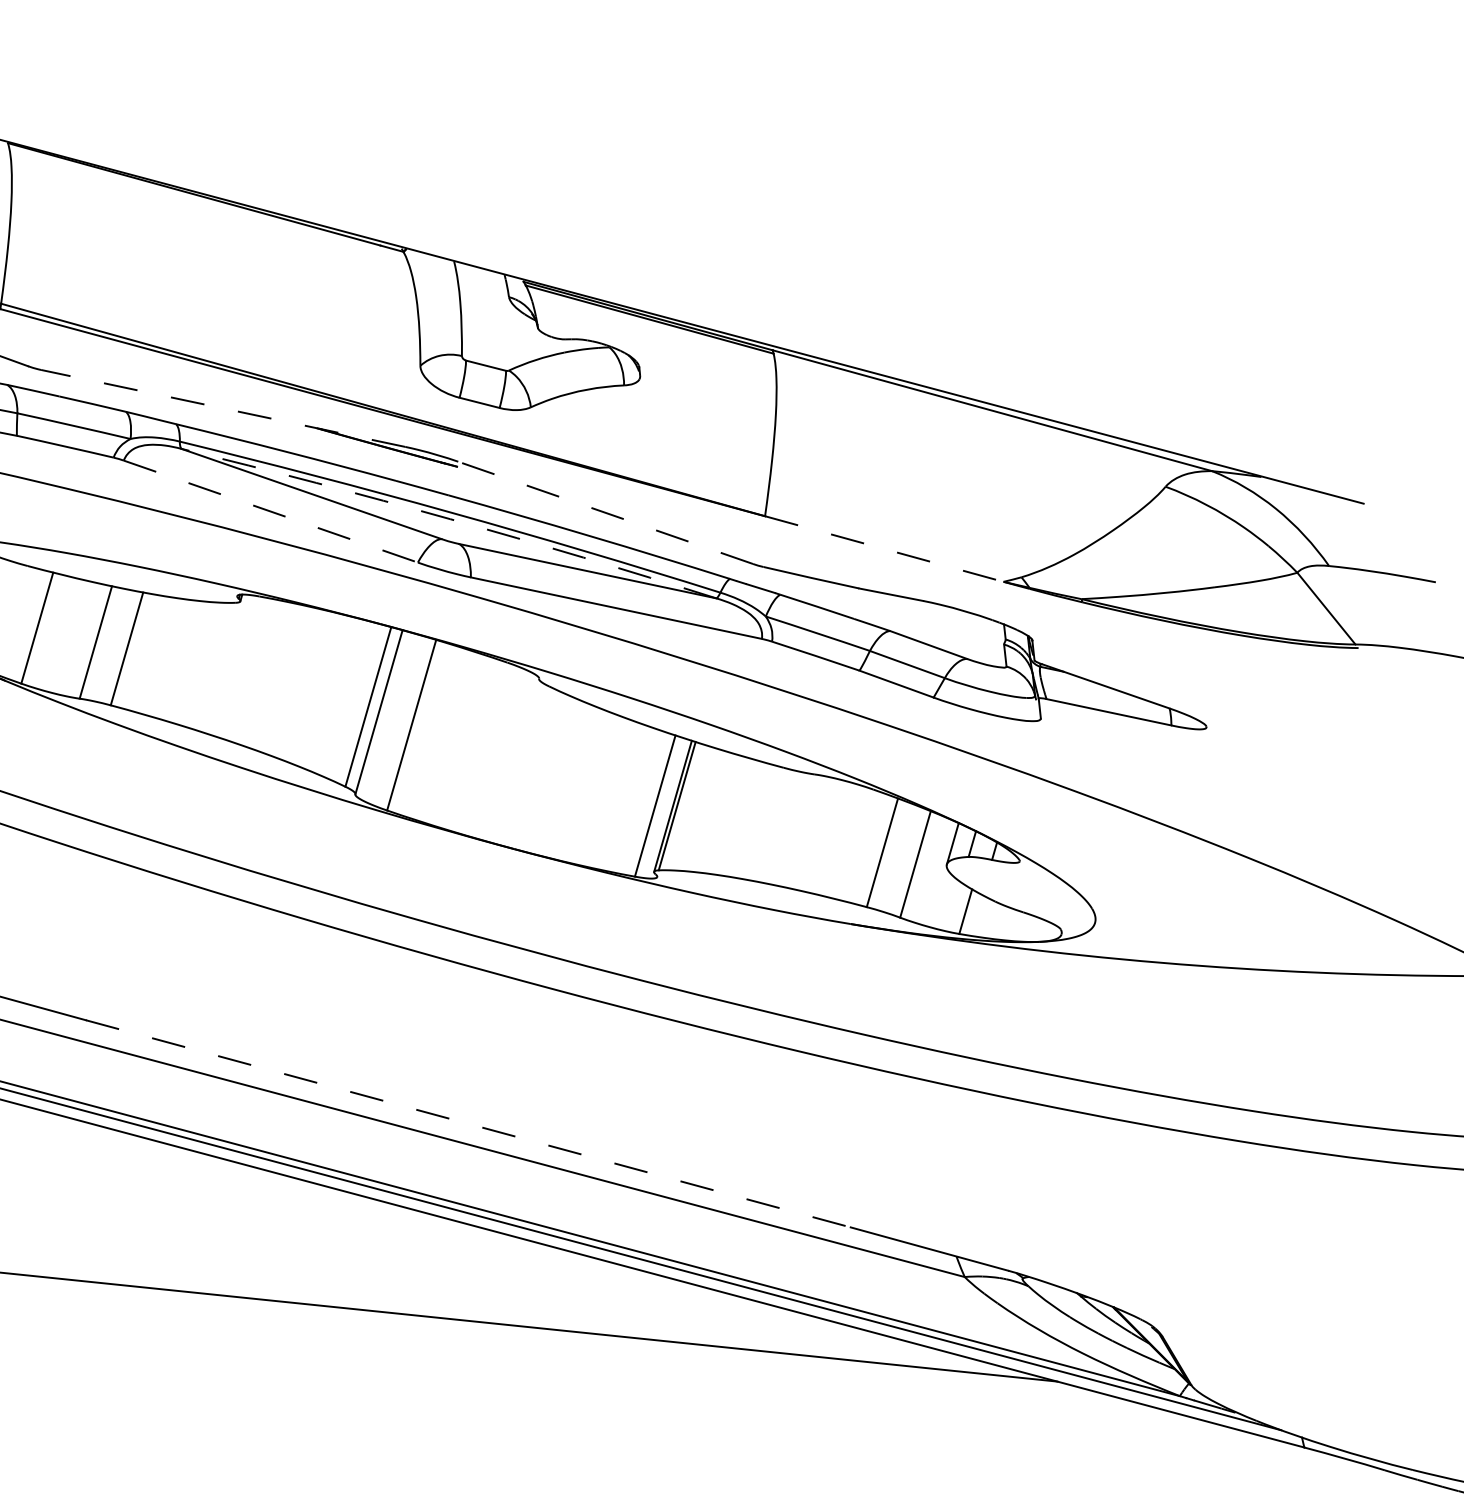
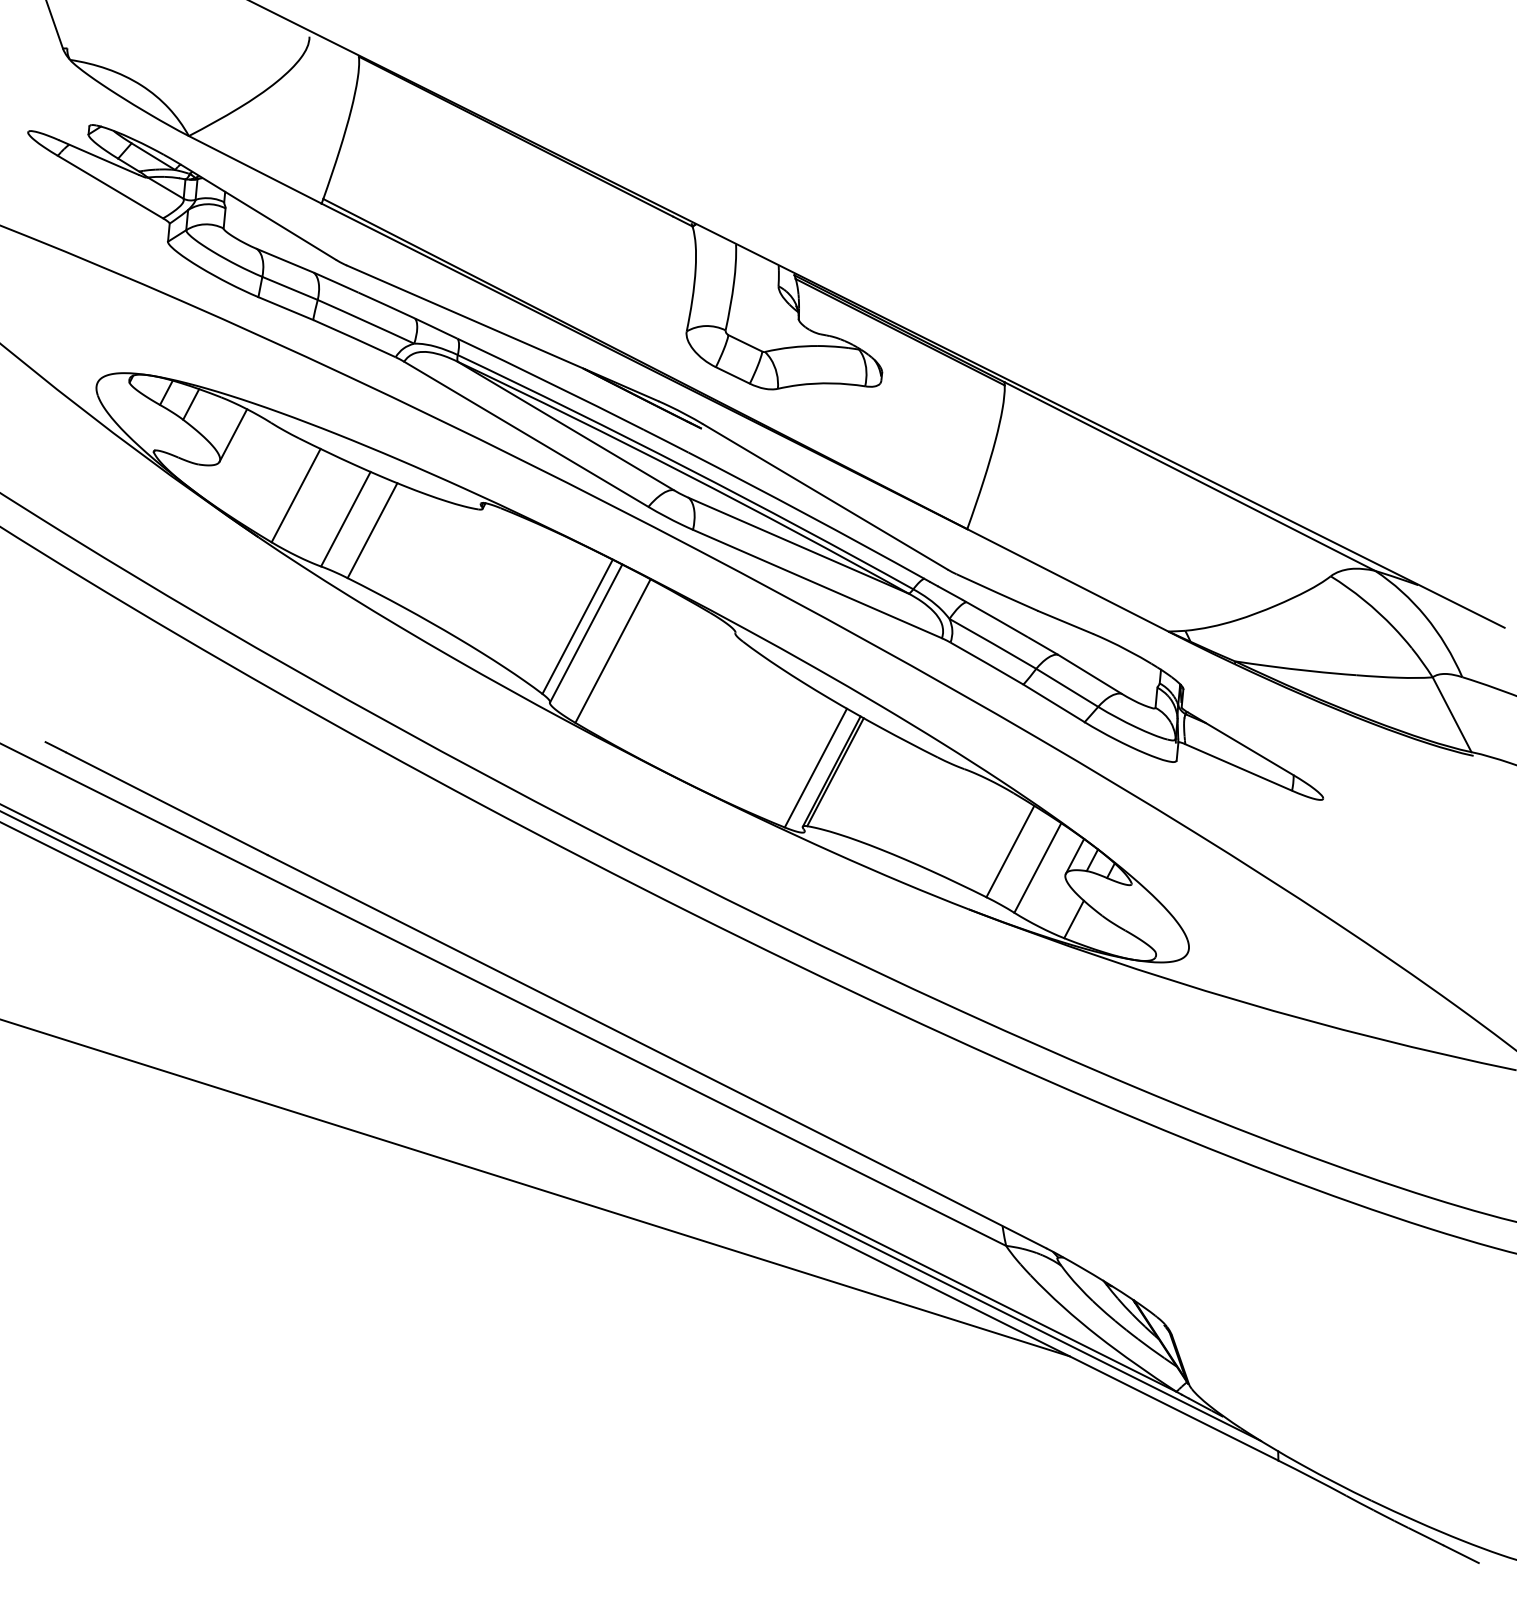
line: (223, 408) -> (502, 333), dashed -> solid
line: (271, 511) -> (526, 434), dashed -> solid
line: (604, 512) -> (824, 496), dashed -> solid
arc: (450, 518) -> (685, 473), dashed -> solid
line: (883, 549) -> (1067, 580), dashed -> solid
line: (468, 1123) -> (590, 1017), dashed -> solid

